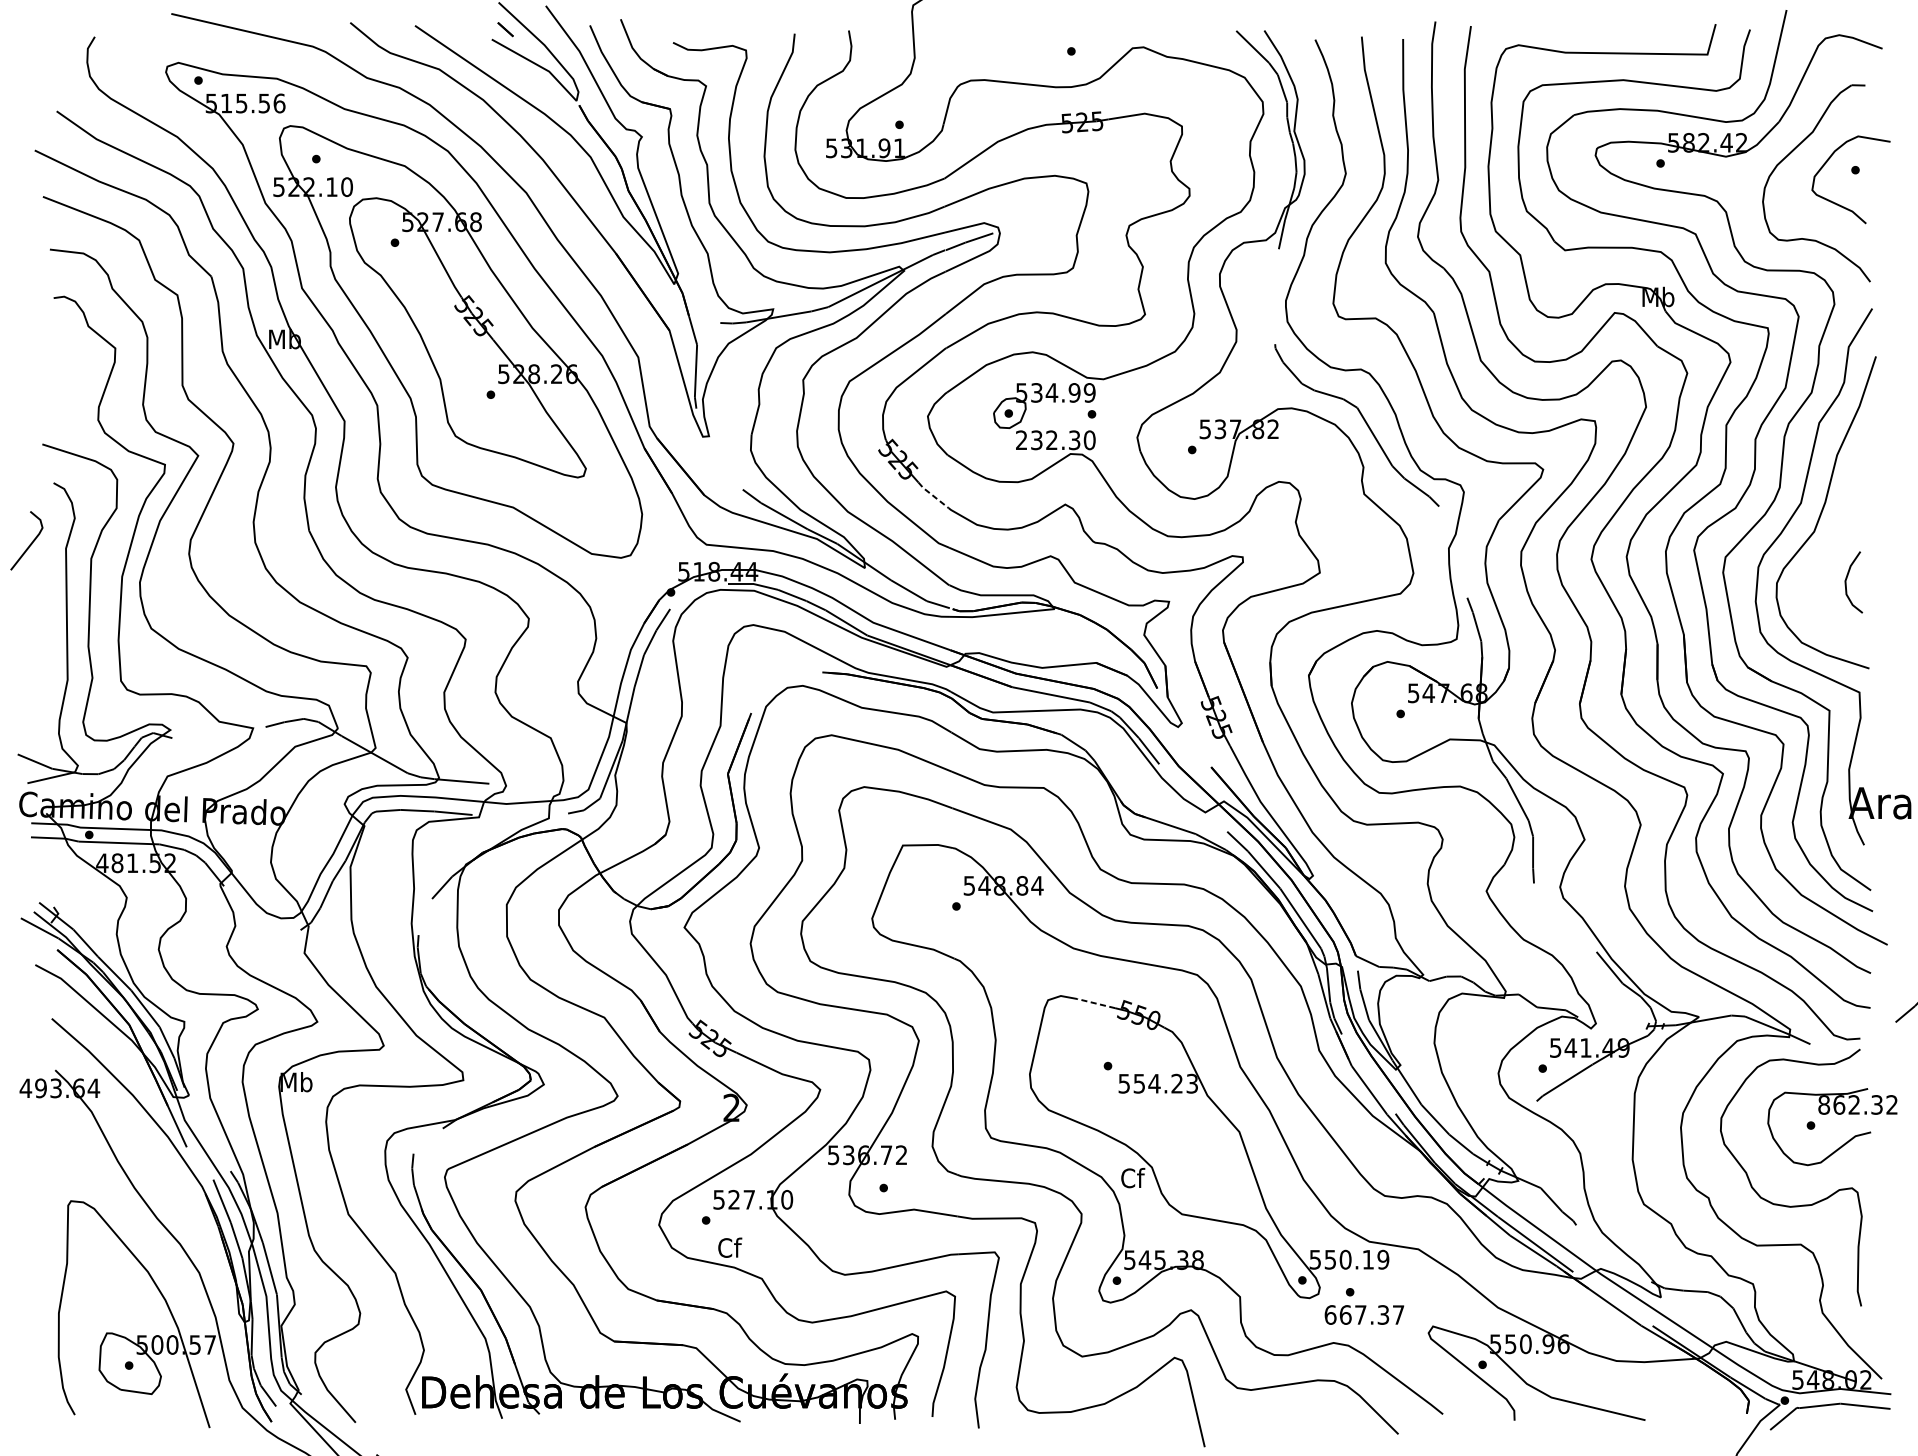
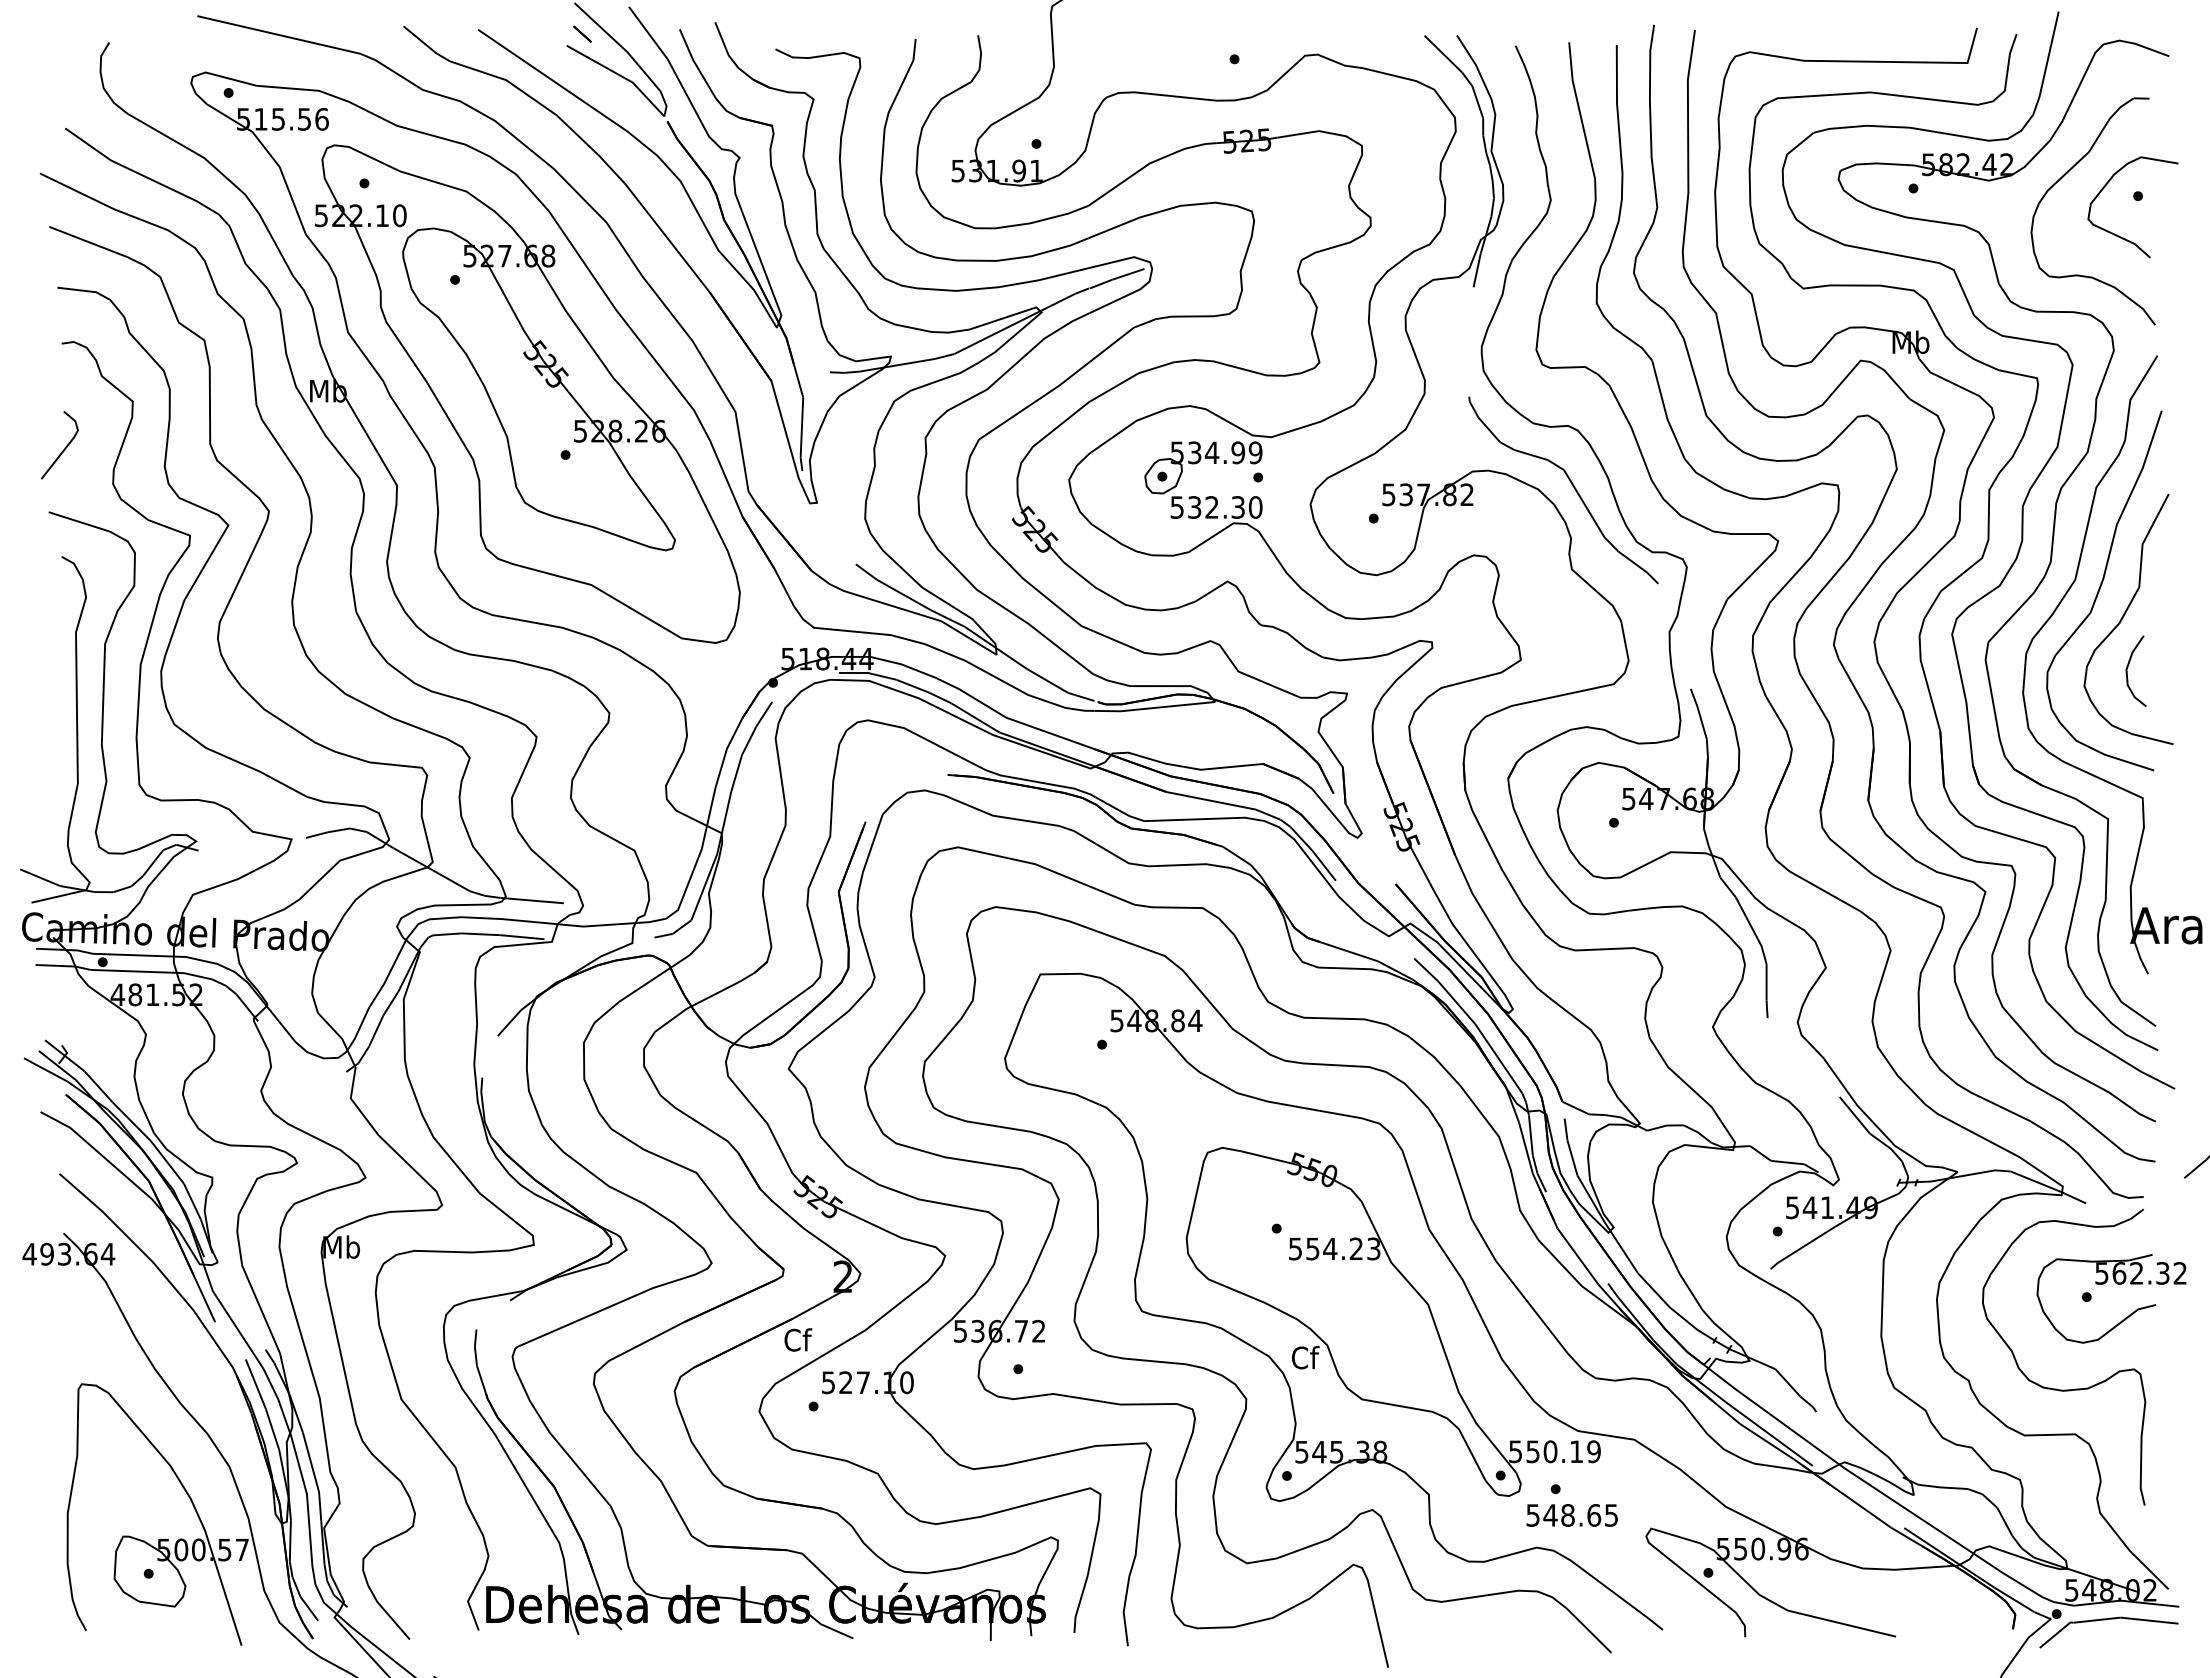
text: (1021, 440) -> (1176, 507), 232.30 -> 532.30
line: (932, 494) -> (1074, 570), dashed -> solid
curve: (1843, 534) -> (2124, 616), added
line: (30, 544) -> (63, 449), moved
line: (1095, 1003) -> (1262, 1156), dashed -> solid
text: (1823, 1105) -> (2101, 1273), 862.32 -> 562.32
text: (730, 1247) -> (798, 1339), moved
text: (1363, 1315) -> (1571, 1515), 667.37 -> 548.65

